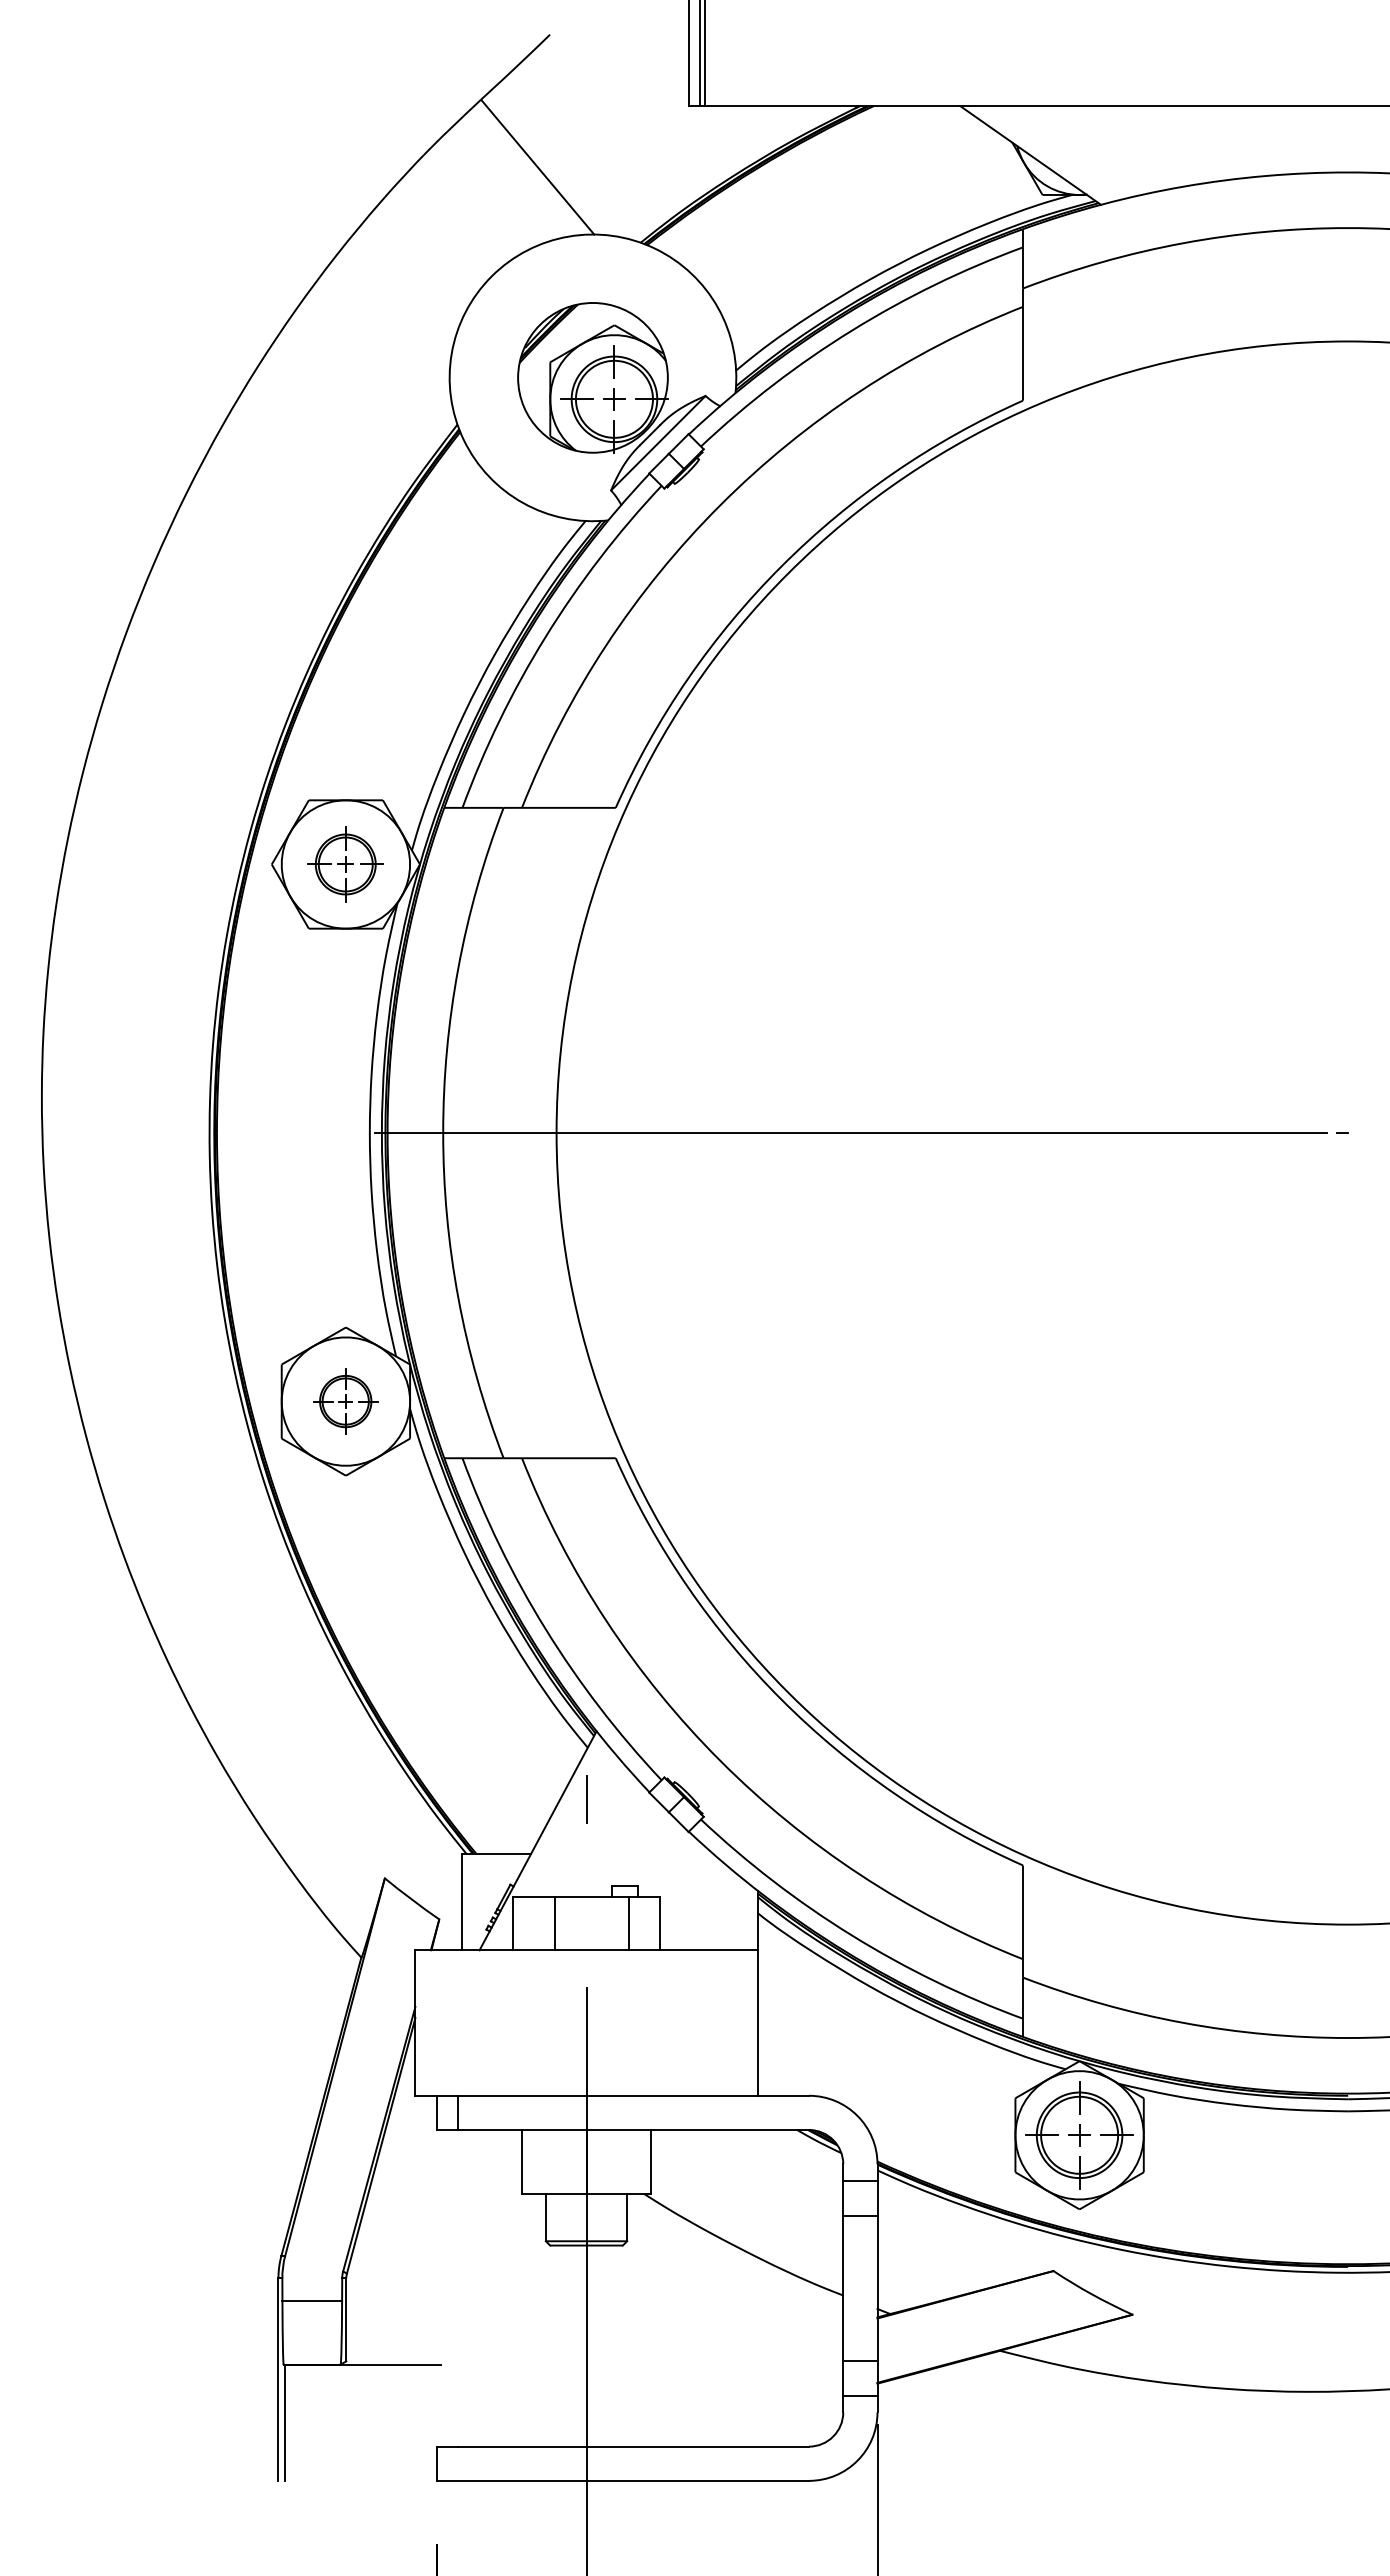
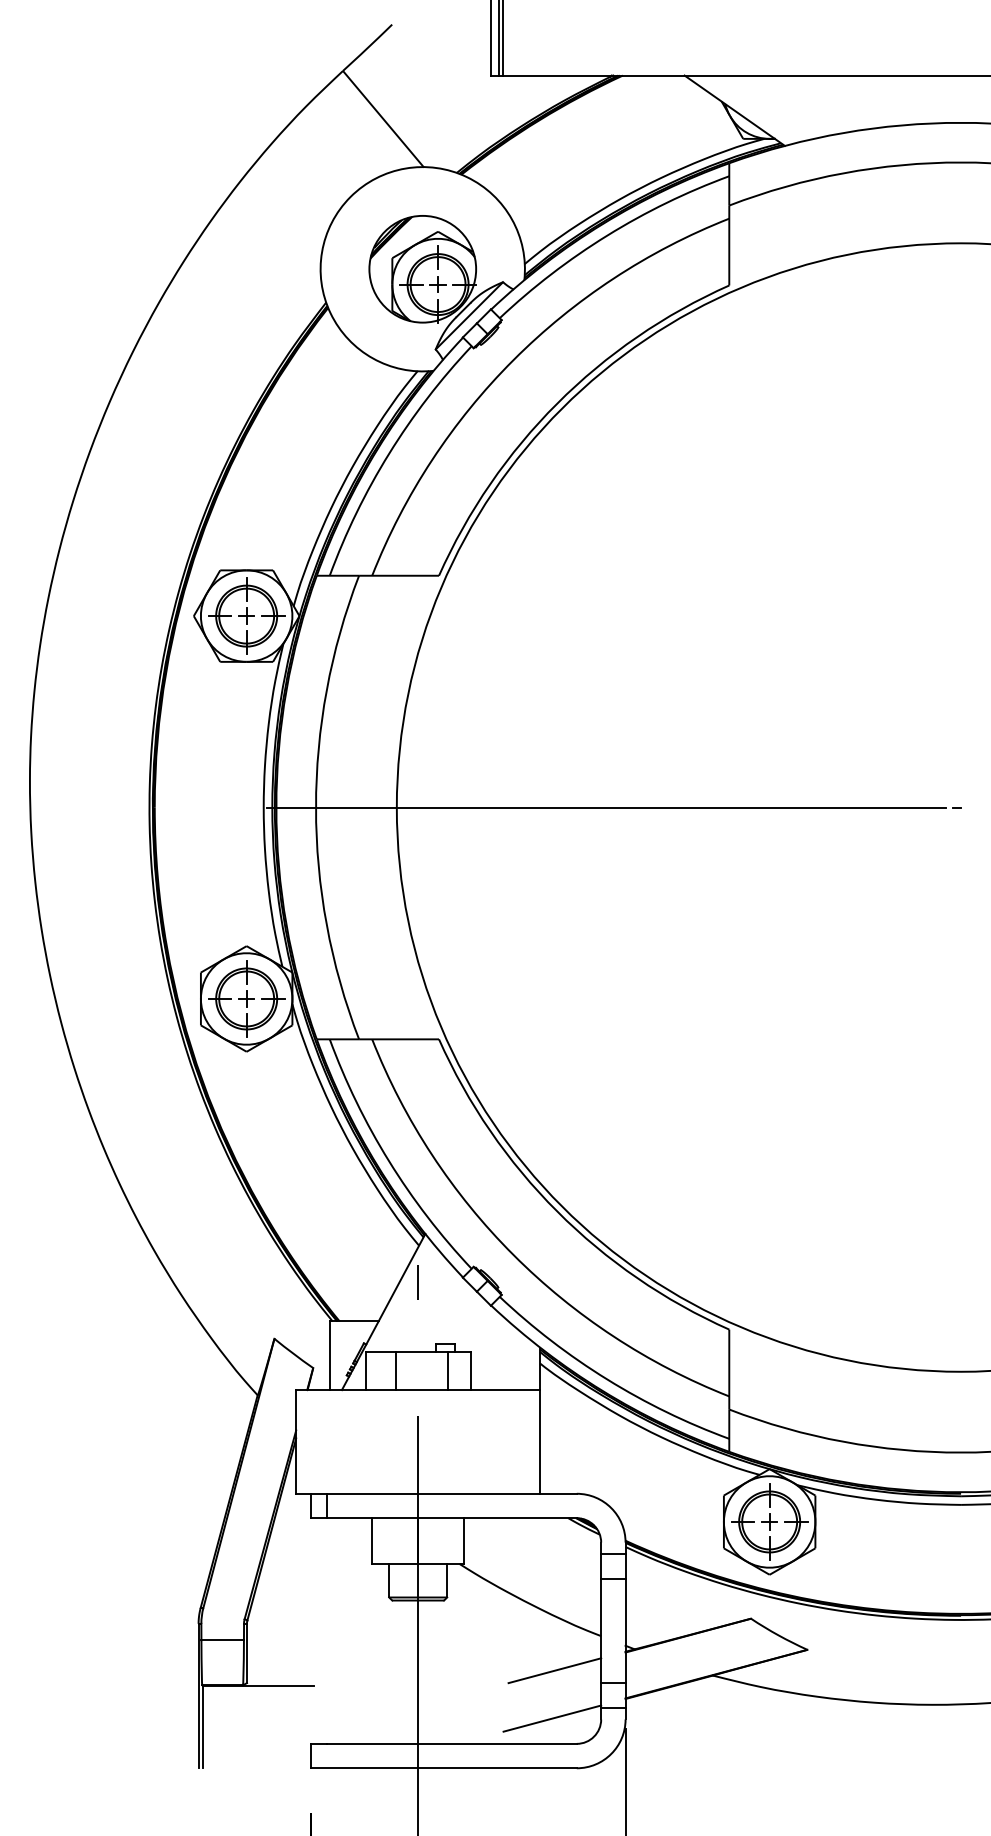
part: (345, 864) -> (246, 616), size x1.43
part: (345, 1401) -> (246, 998), size x1.67
line: (778, 2343) -> (555, 1670), added
line: (774, 2410) -> (552, 1718), added

